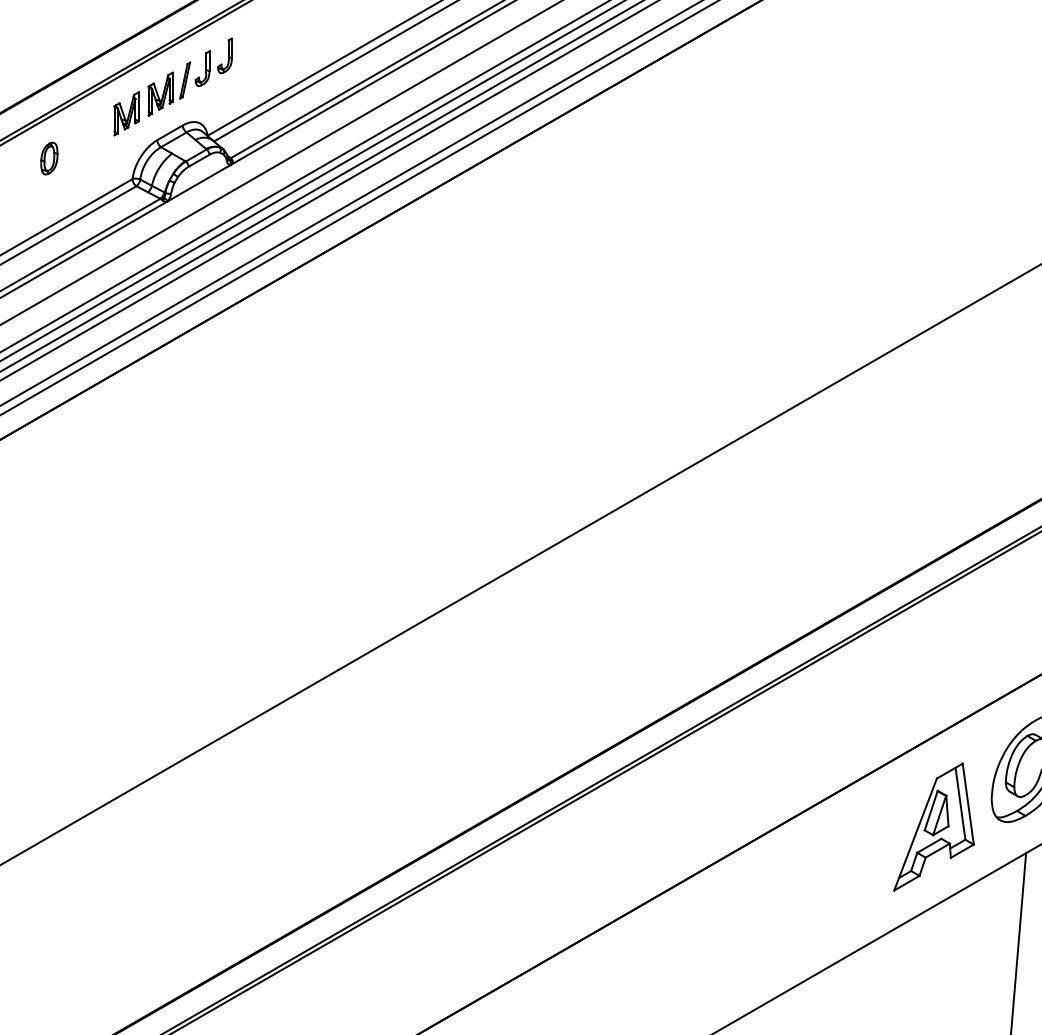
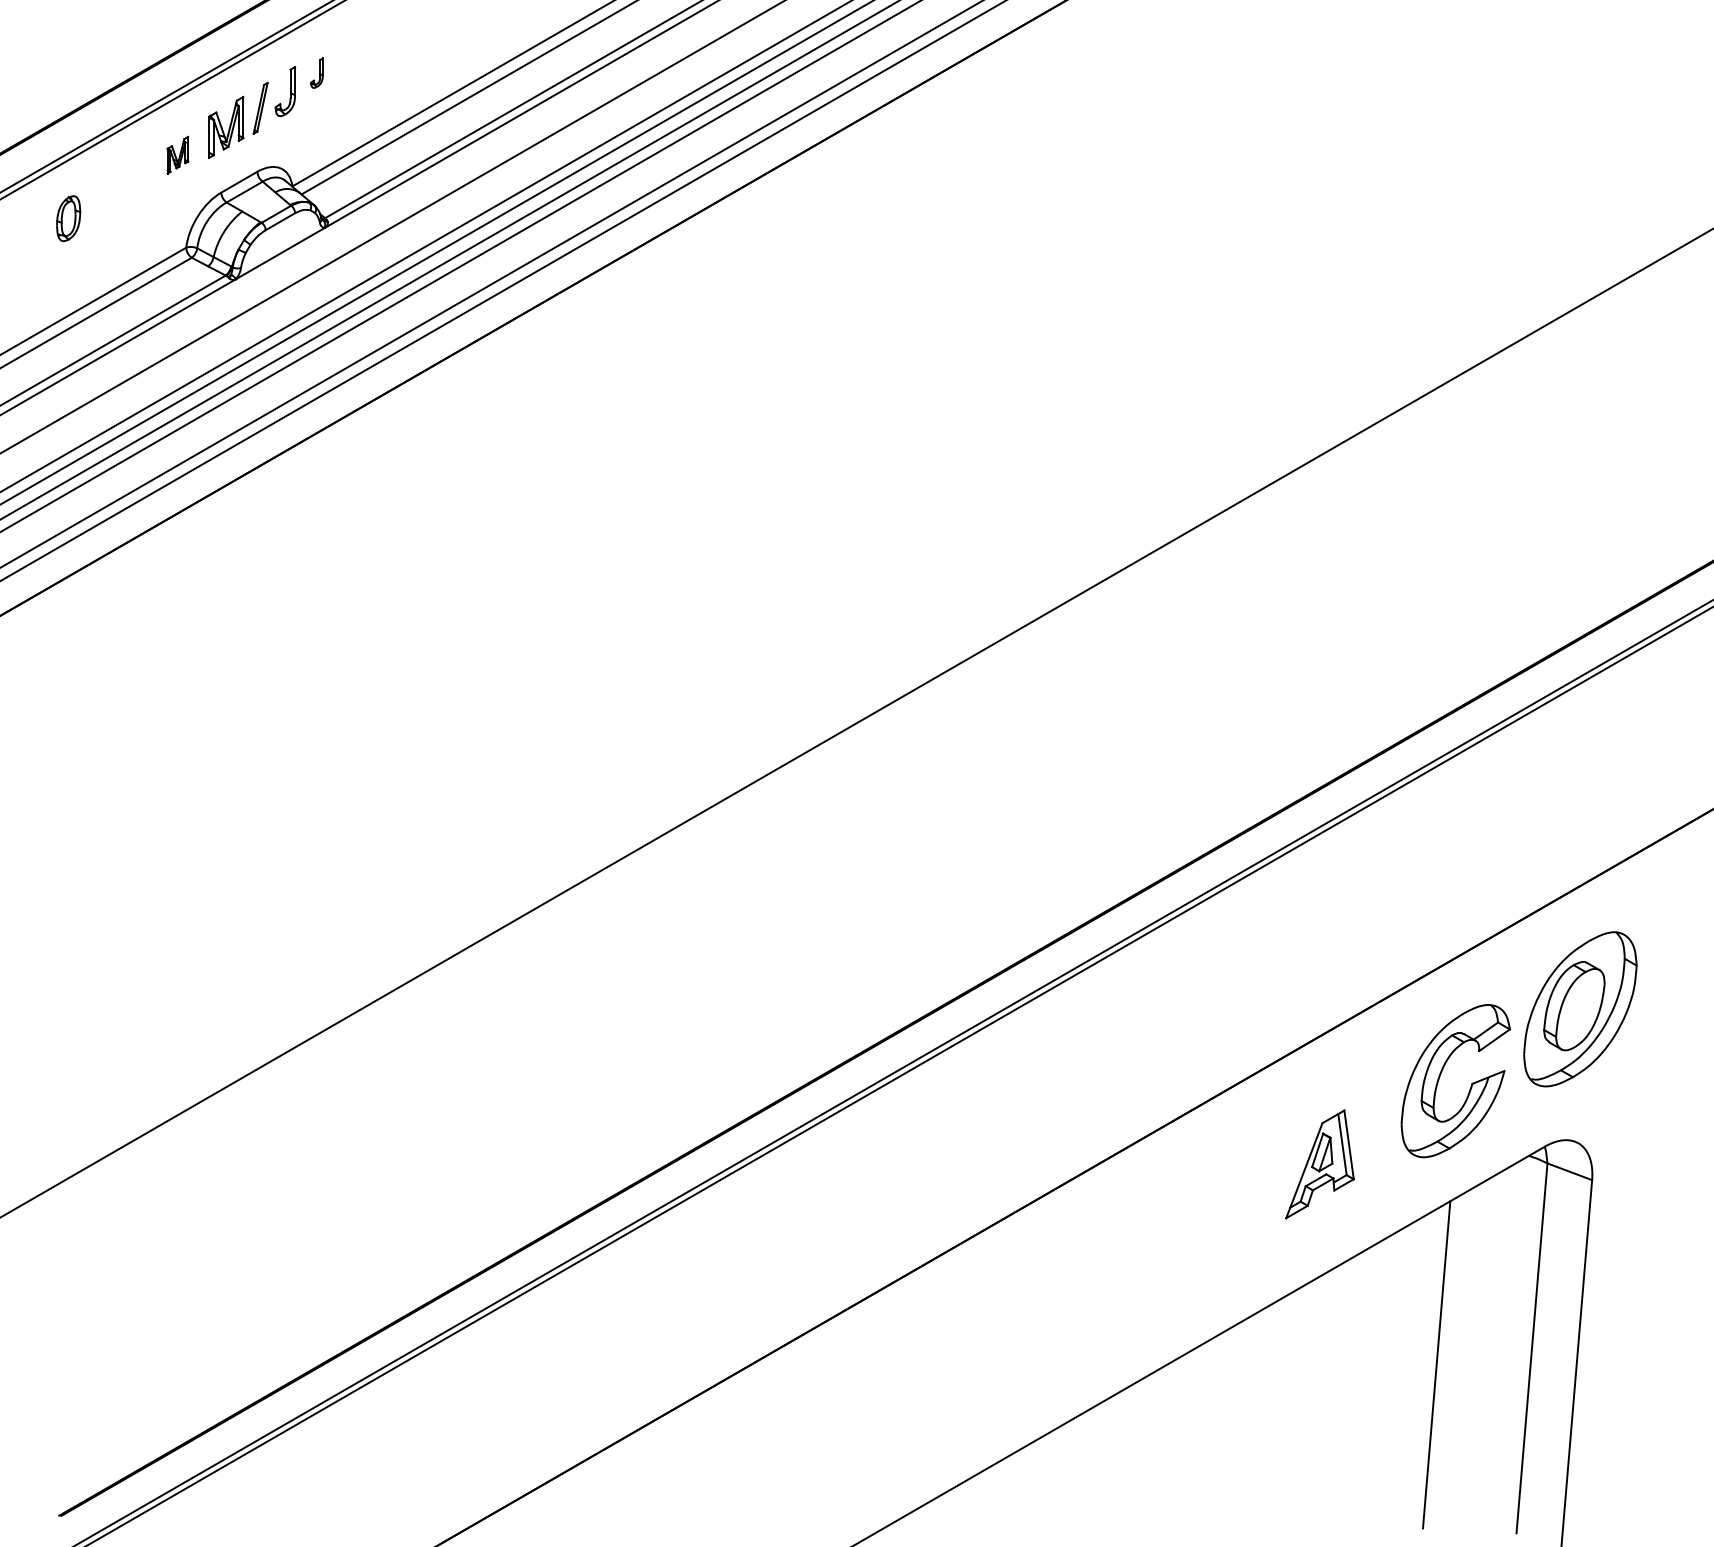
part: (224, 55) -> (316, 72), size x0.6
part: (126, 113) -> (177, 154), size x0.6
part: (933, 827) -> (1319, 1164), size x0.6

